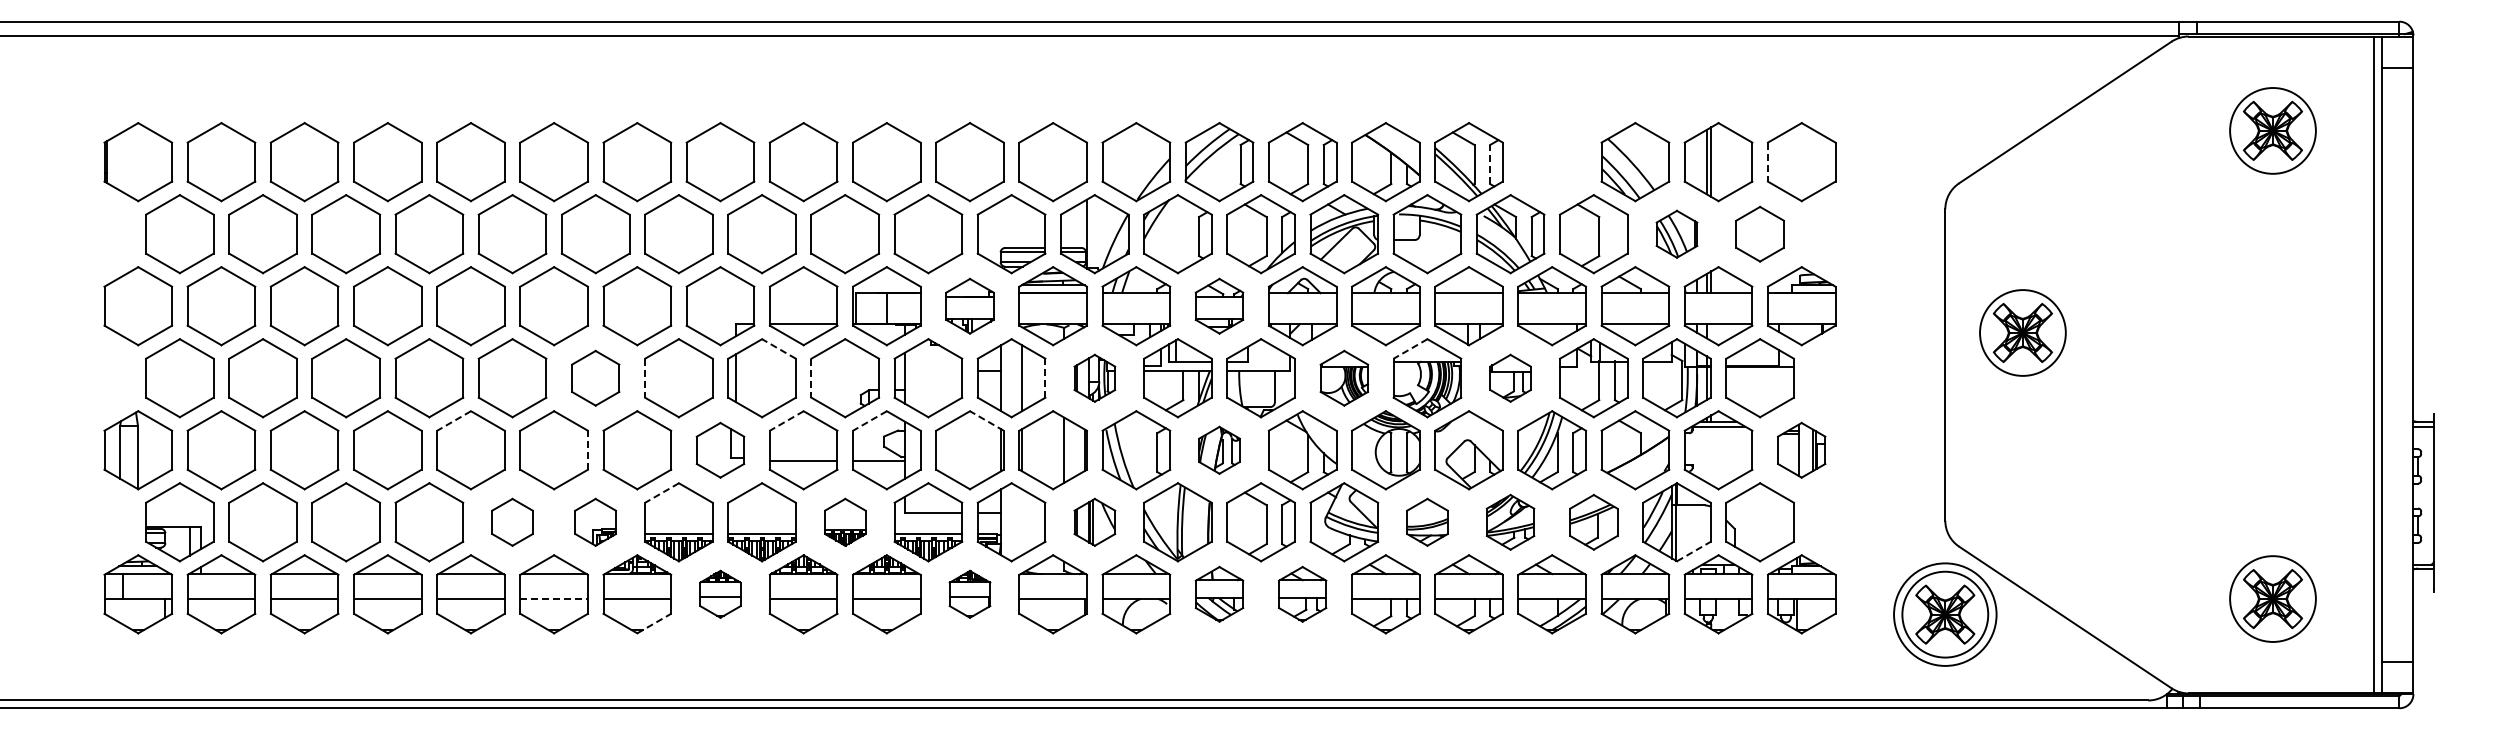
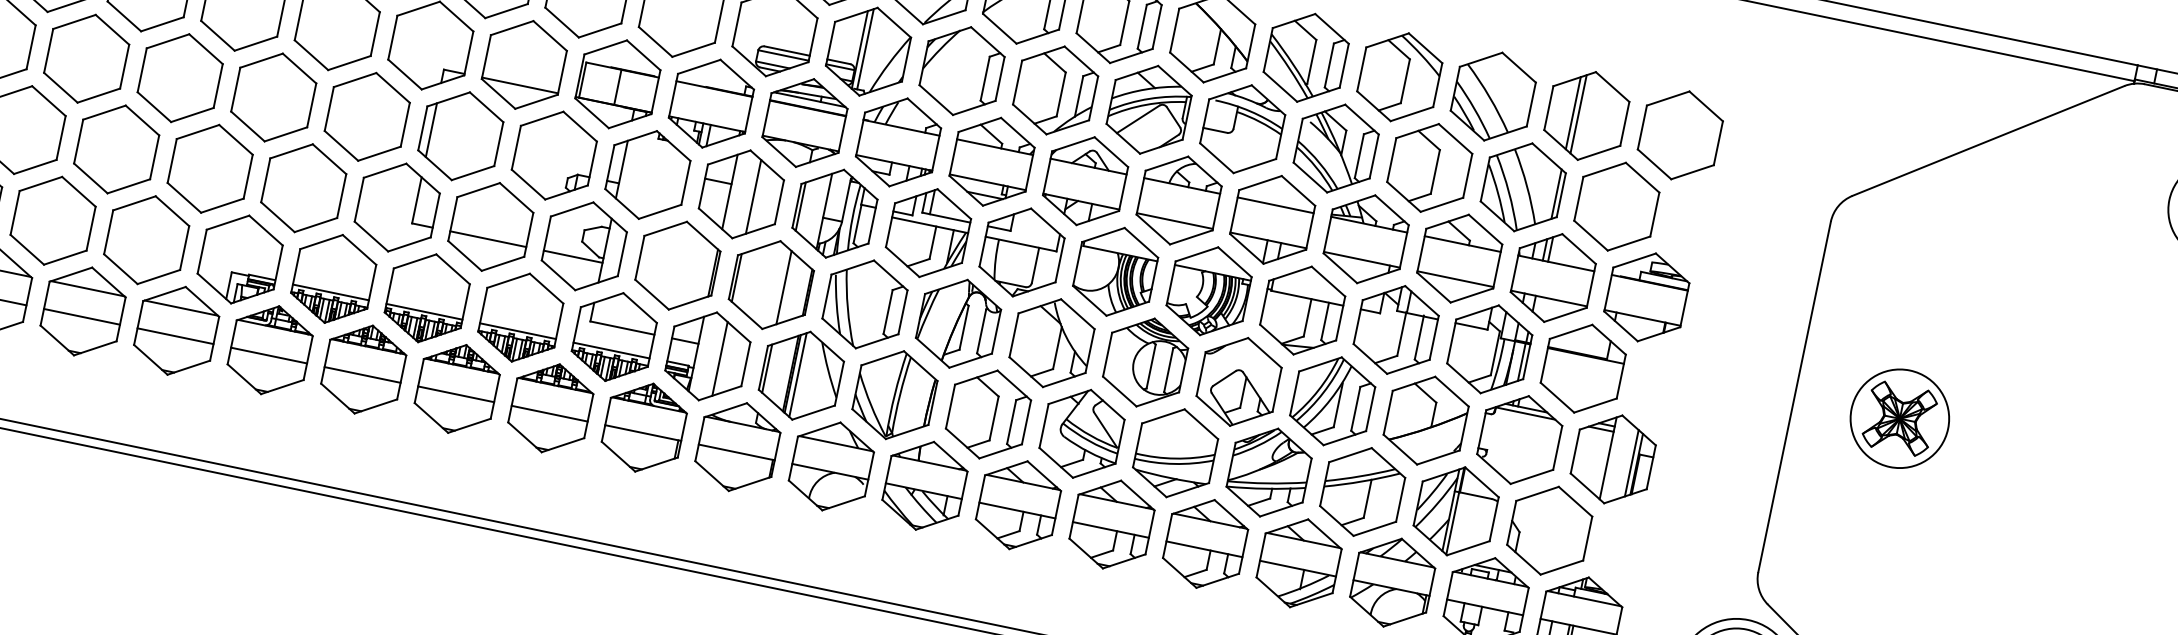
part: (1552, 162) -> (1399, 77), added
line: (1767, 162) -> (1641, 127), dashed -> solid
line: (1490, 164) -> (1329, 65), dashed -> solid
line: (1091, 232) -> (865, 49), added
part: (1676, 234) -> (1522, 187), size x1.67
part: (1759, 234) -> (1616, 206), size x1.43
part: (969, 306) -> (710, 103), size x1.43
part: (1219, 306) -> (991, 162), size x1.43
part: (2022, 332) -> (1899, 418), moved
line: (778, 348) -> (486, 106), dashed -> solid
line: (1410, 348) -> (1196, 253), dashed -> solid
part: (595, 378) -> (273, 97), size x1.43
line: (645, 378) -> (329, 109), dashed -> solid
line: (811, 378) -> (516, 148), dashed -> solid
line: (1045, 378) -> (779, 202), dashed -> solid
part: (1094, 378) -> (834, 214), size x1.67
part: (1344, 378) -> (1115, 272), size x1.43
part: (1510, 378) -> (1302, 310), size x1.67
line: (454, 421) -> (104, 113), dashed -> solid
line: (786, 421) -> (478, 190), dashed -> solid
line: (869, 421) -> (571, 209), dashed -> solid
line: (986, 421) -> (703, 237), dashed -> solid
line: (587, 450) -> (247, 176), dashed -> solid
part: (720, 450) -> (397, 207), size x1.43
part: (1219, 450) -> (958, 324), size x1.67
part: (1801, 450) -> (1612, 459), size x1.43
line: (662, 493) -> (321, 242), dashed -> solid
part: (512, 522) -> (146, 240), size x1.67
part: (595, 522) -> (239, 259), size x1.67
part: (845, 522) -> (521, 317), size x1.67
line: (1022, 522) -> (720, 359), added
part: (1094, 522) -> (801, 375), size x1.67
part: (1427, 522) -> (1175, 453), size x1.67
part: (1510, 522) -> (1268, 472), size x1.43
part: (1593, 522) -> (1362, 492), size x1.43
line: (1693, 551) -> (1467, 548), dashed -> solid
part: (720, 594) -> (363, 369), size x1.67
part: (969, 594) -> (643, 427), size x1.67
part: (1219, 594) -> (924, 486), size x1.43
part: (1302, 594) -> (1018, 505), size x1.43
line: (554, 599) -> (175, 336), dashed -> solid
line: (654, 623) -> (282, 387), dashed -> solid

